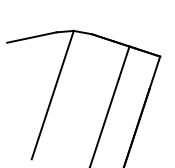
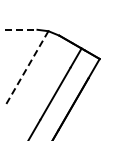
line: (32, 36) -> (21, 29), solid -> dashed
line: (52, 95) -> (26, 69), solid -> dashed

